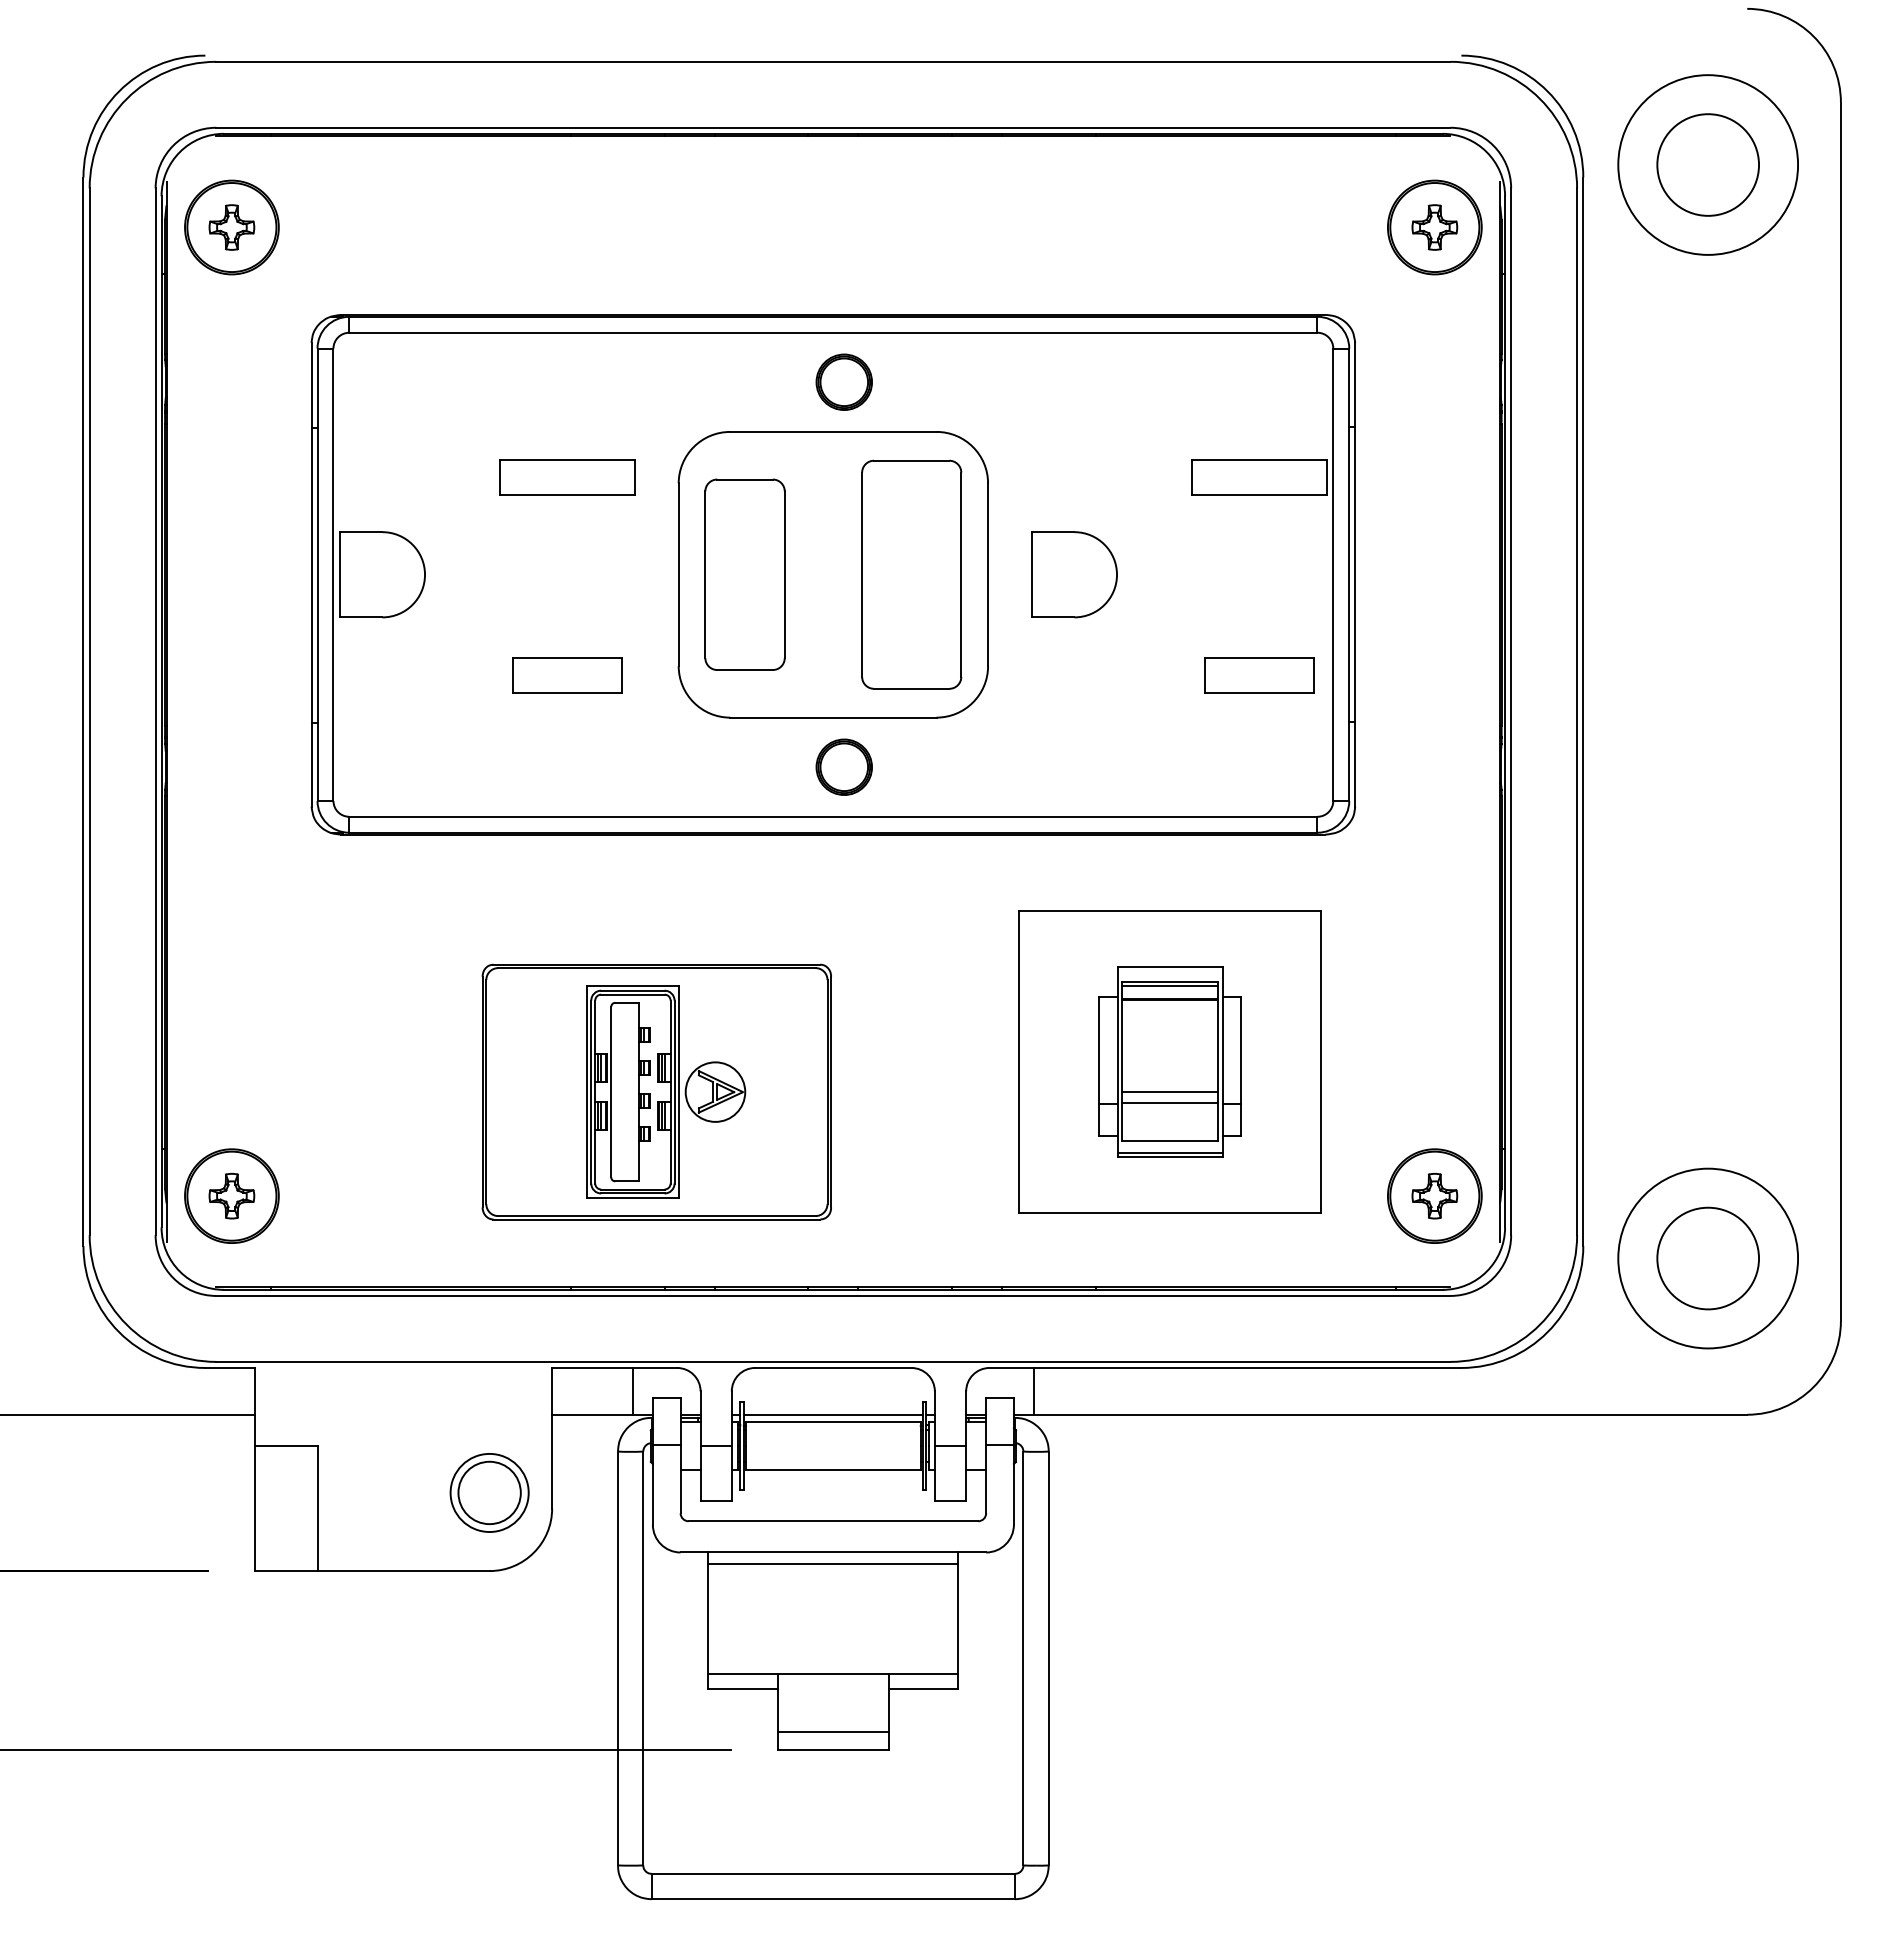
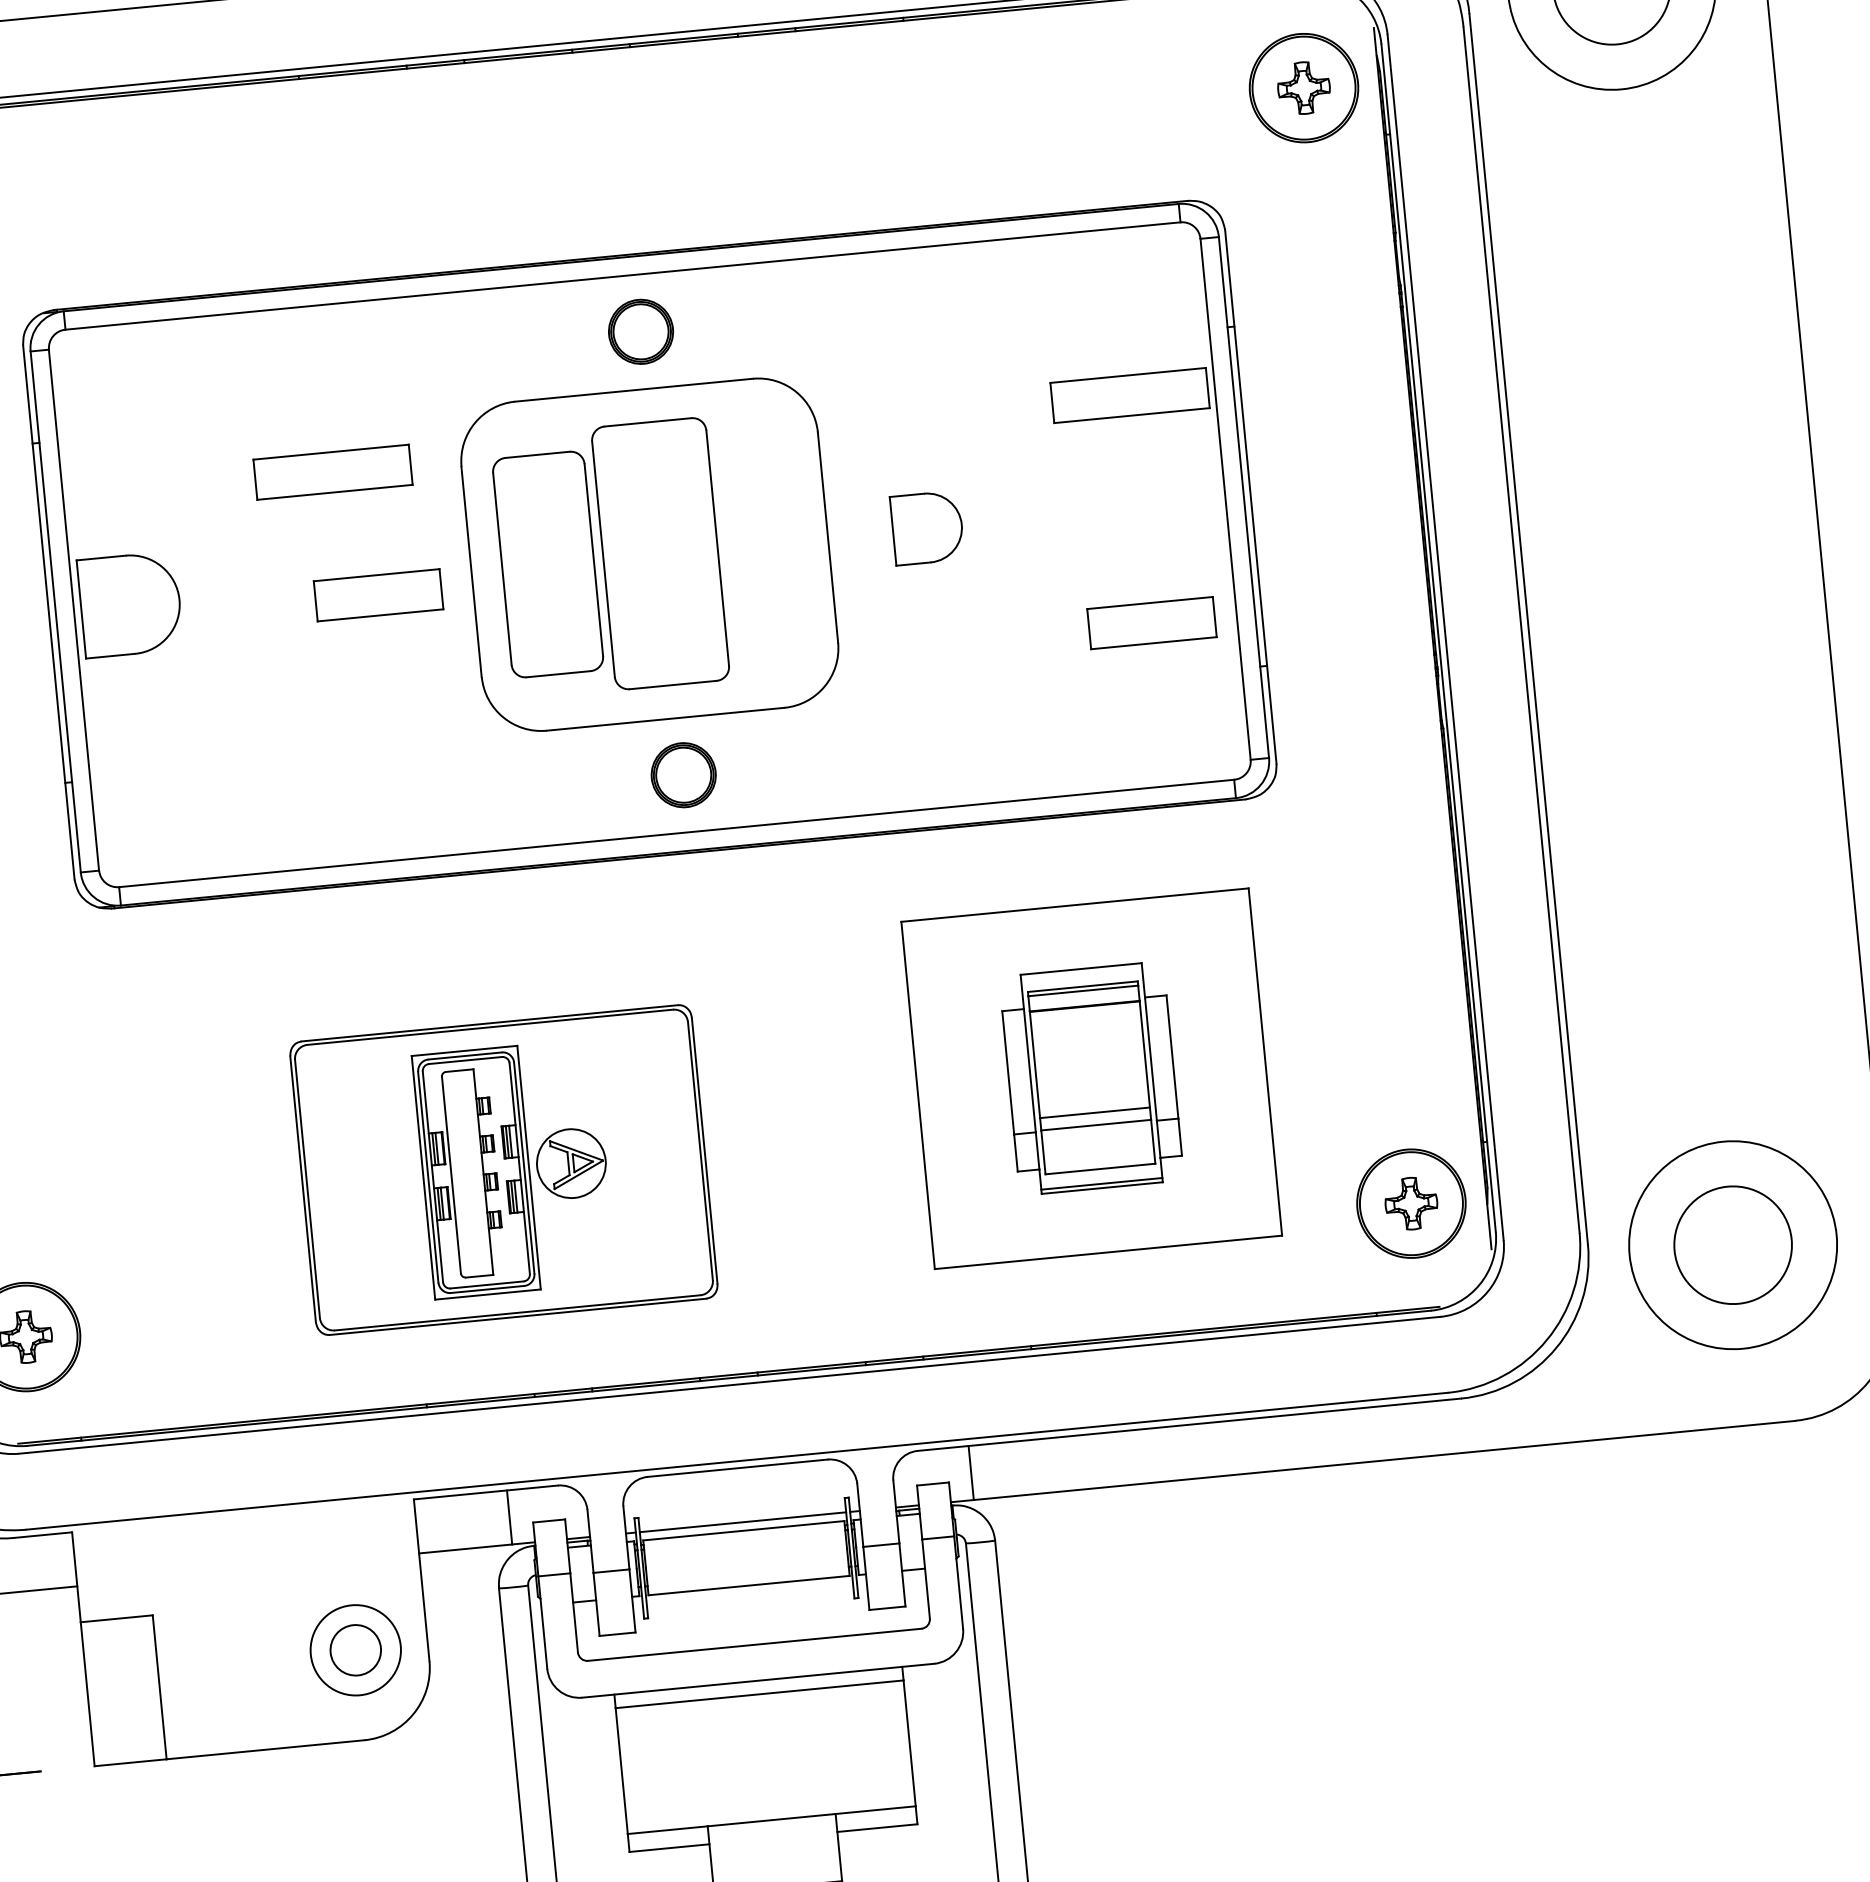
part: (911, 574) -> (660, 553), moved
part: (1074, 574) -> (927, 527), size x0.7
part: (567, 675) -> (378, 595), moved
circle: (489, 1492) -> (355, 1649), size x0.7

